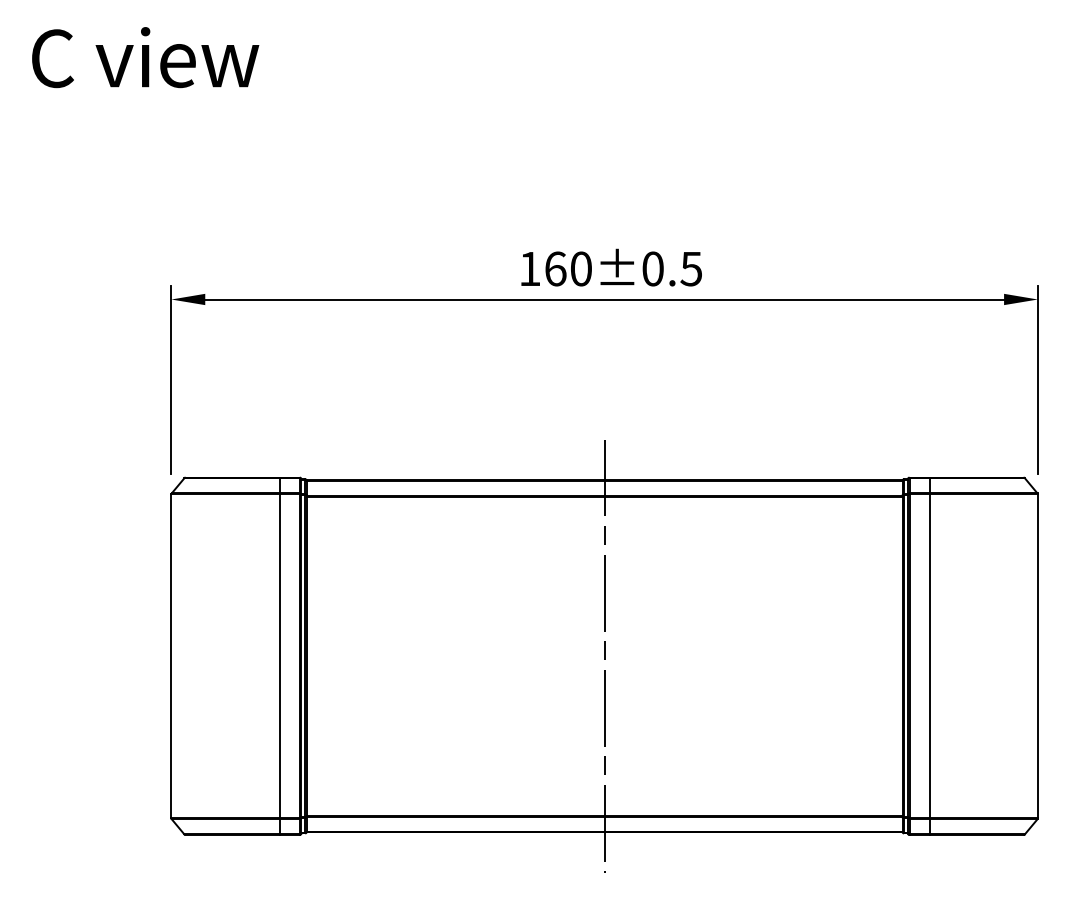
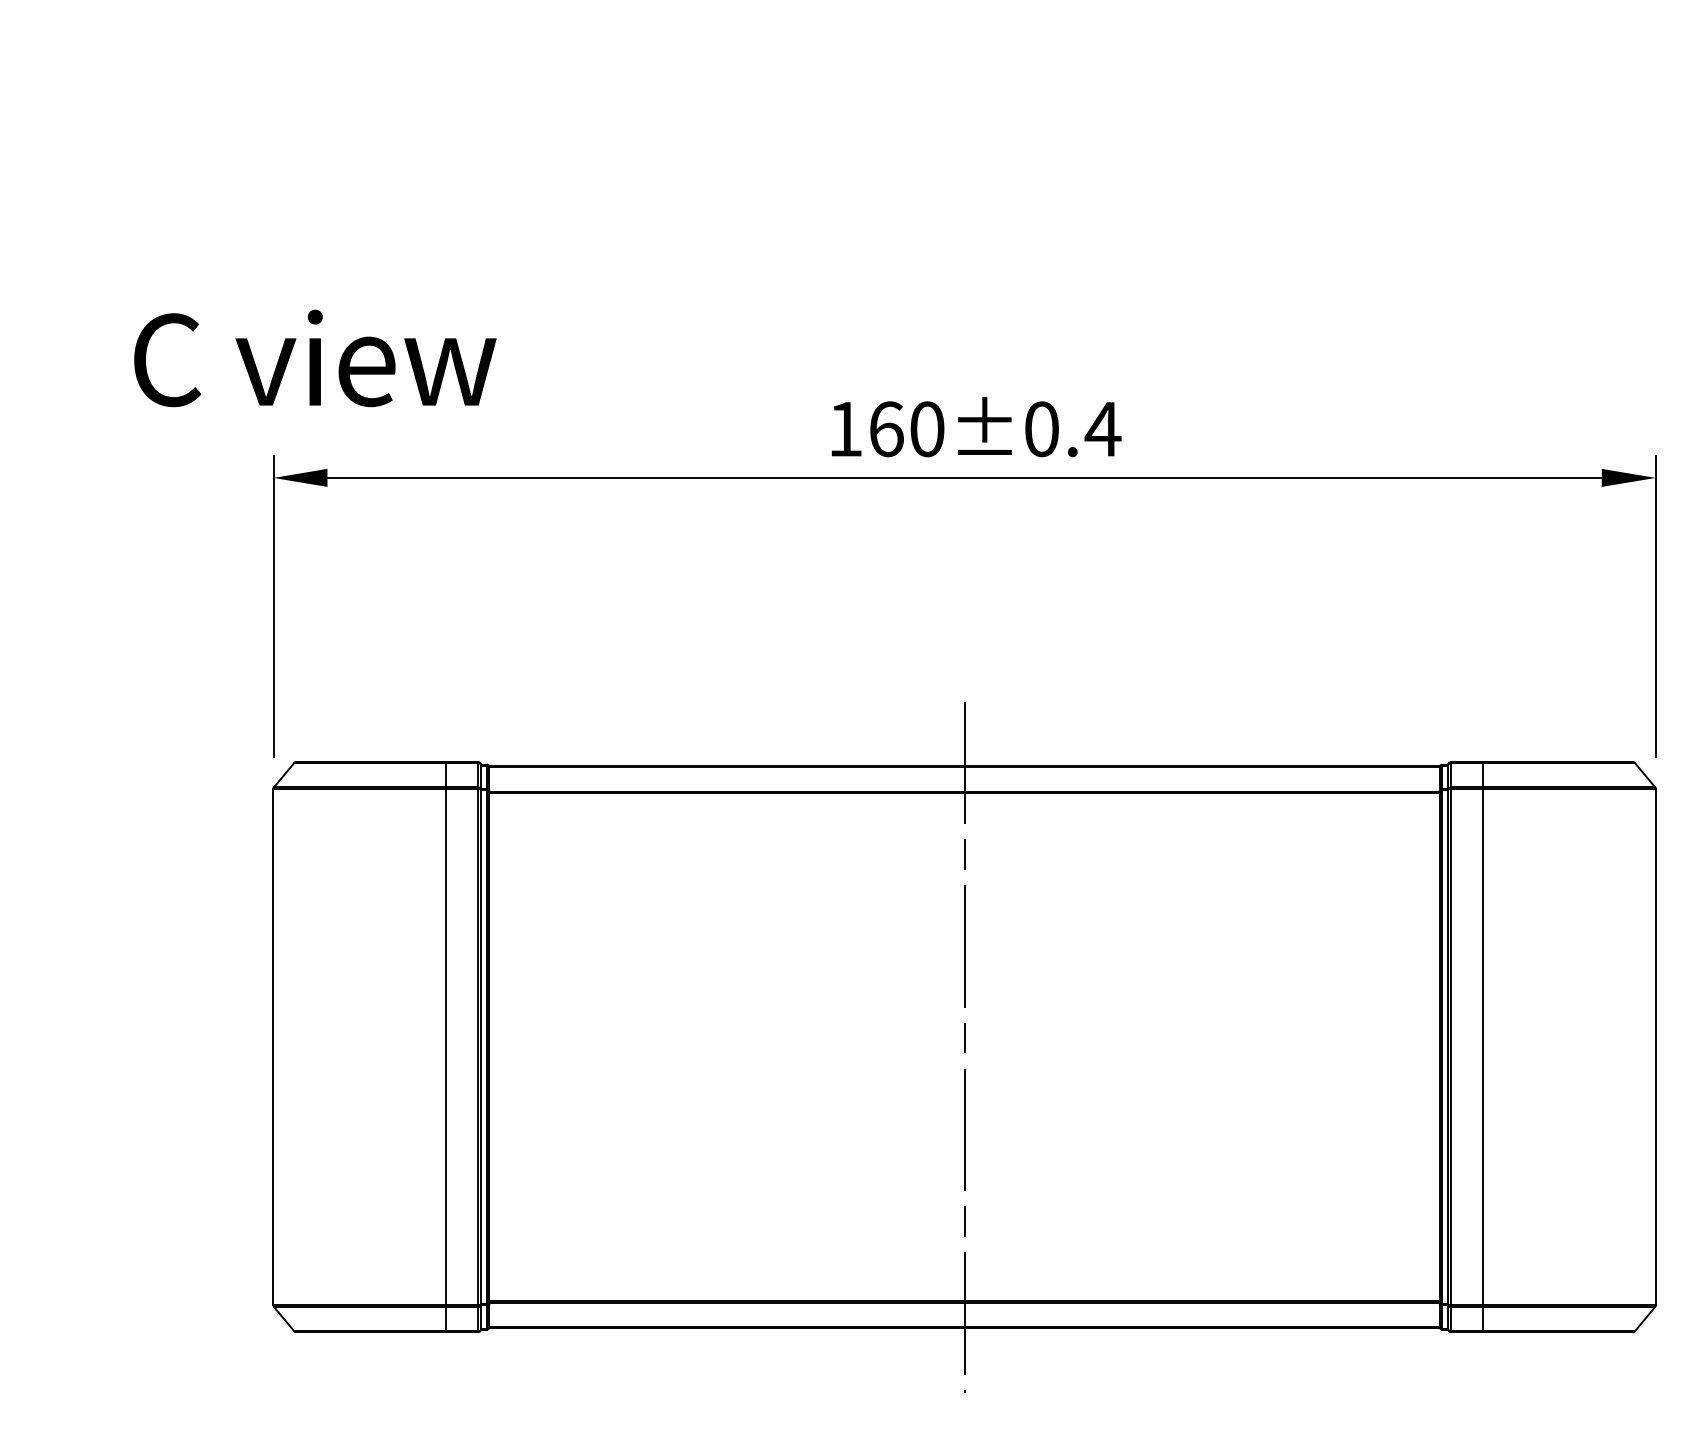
text: (145, 57) -> (315, 358), moved
text: (690, 269) -> (1101, 430), 160±0.5 -> 160±0.4

